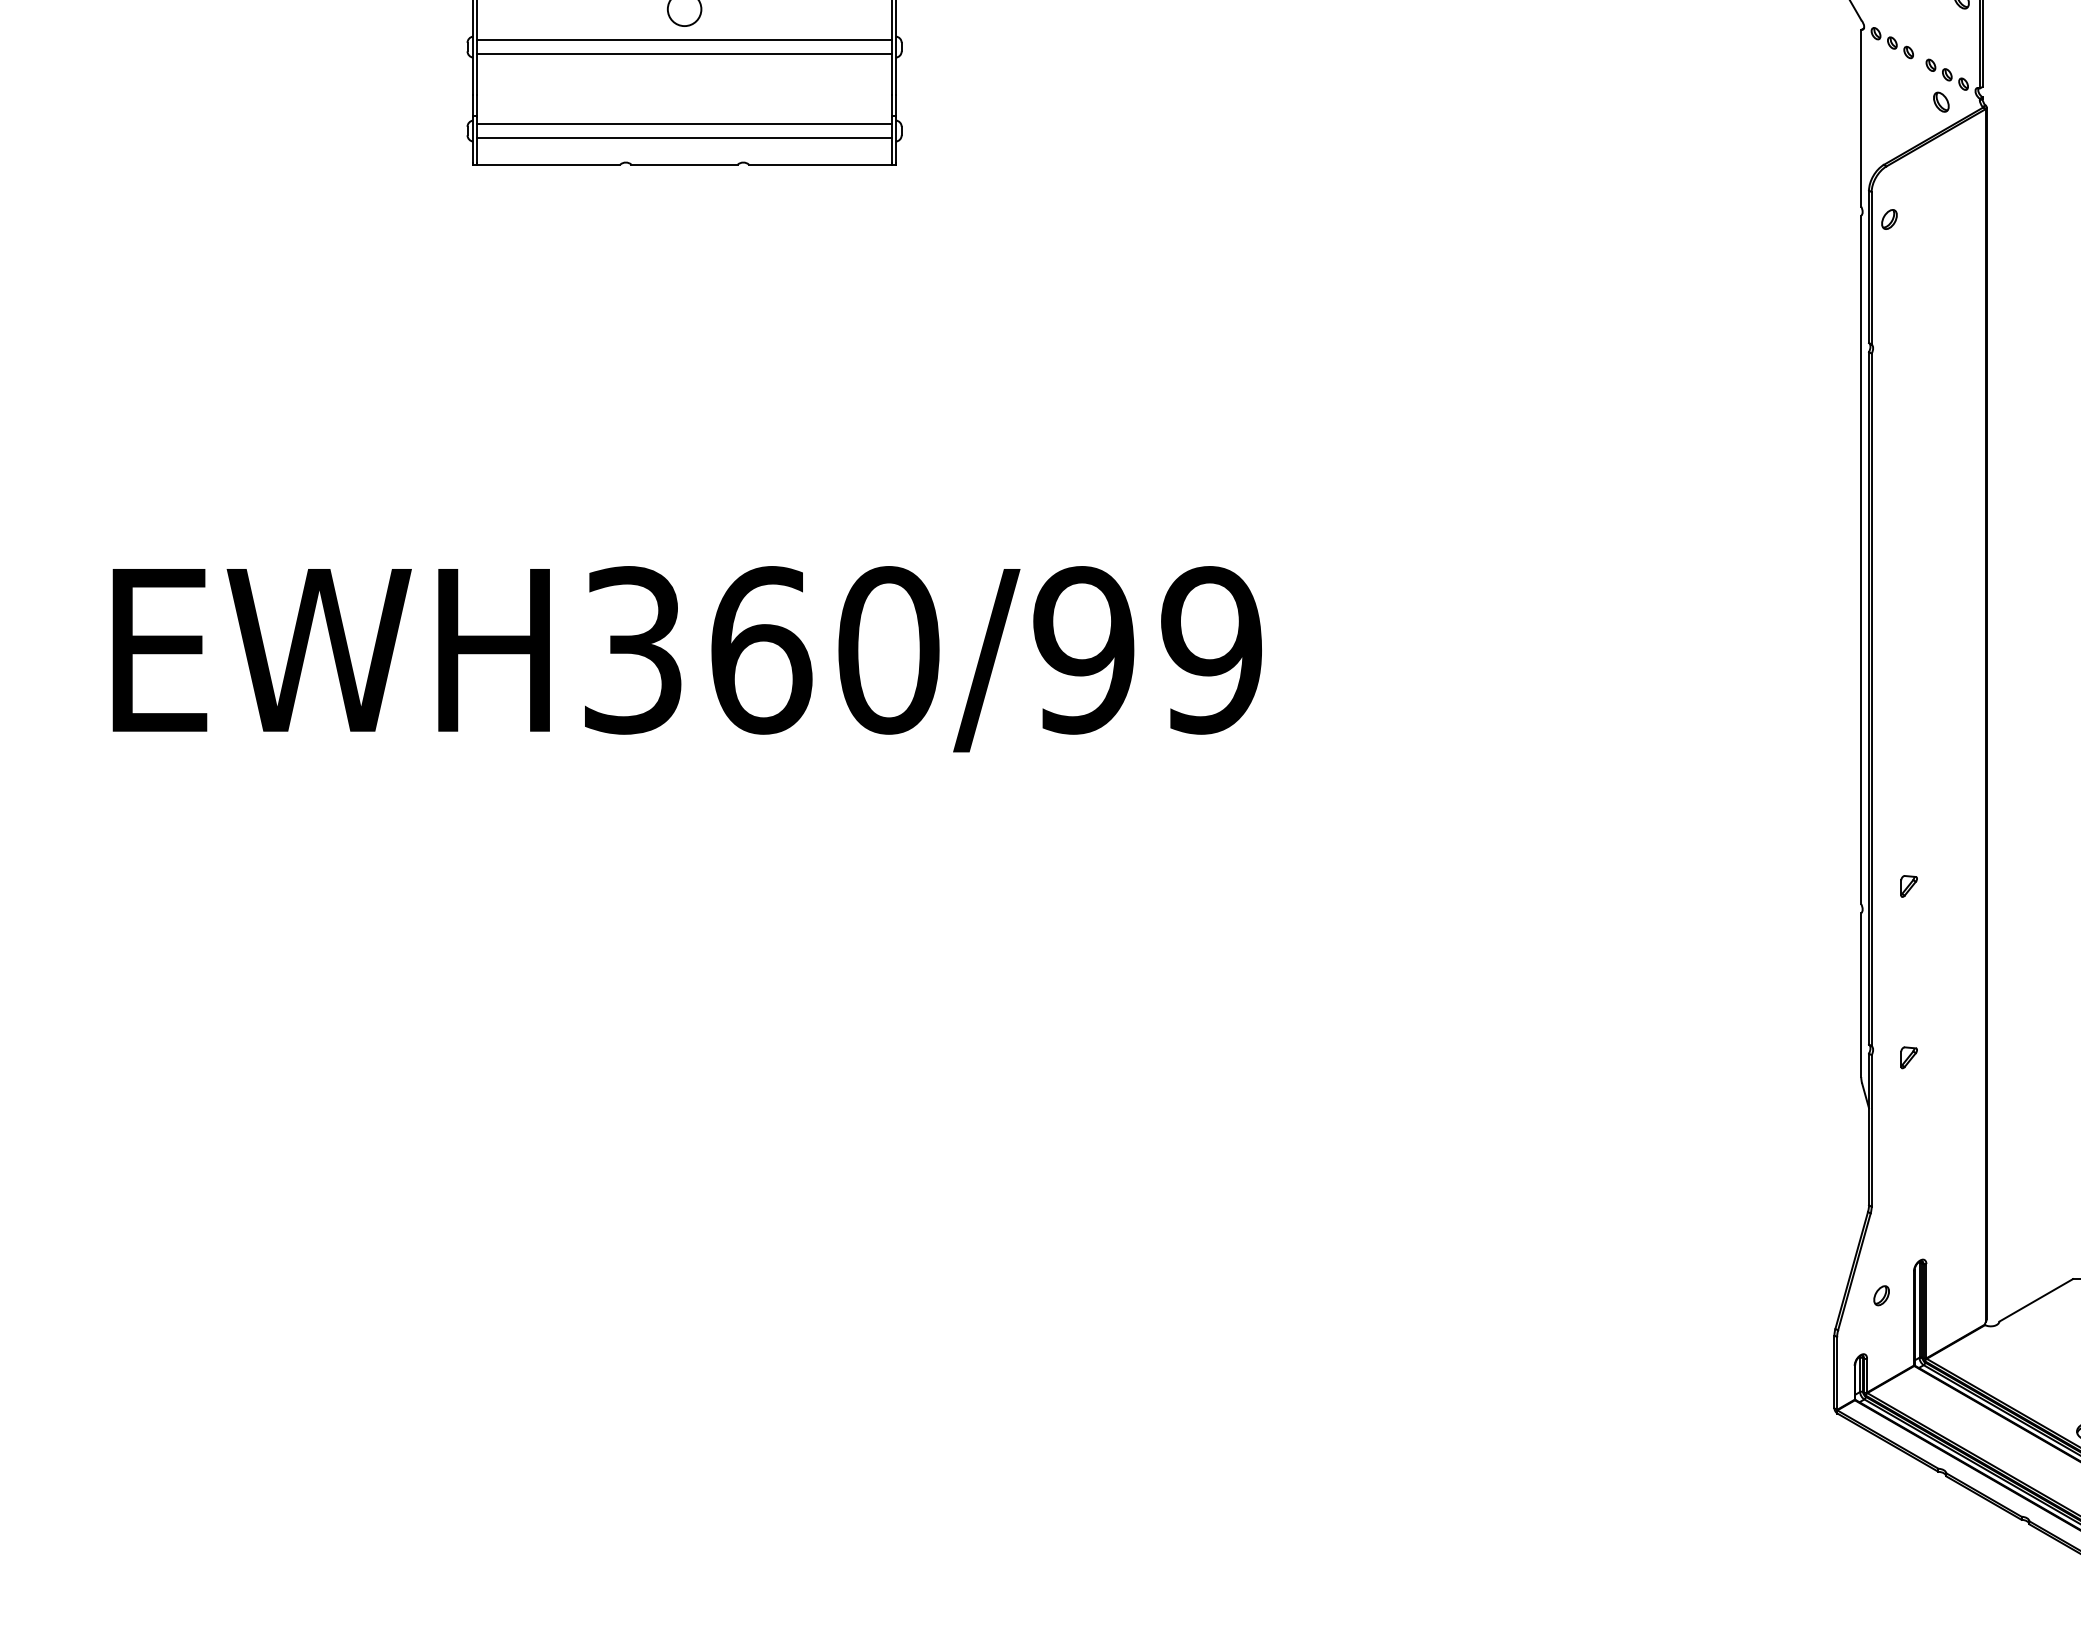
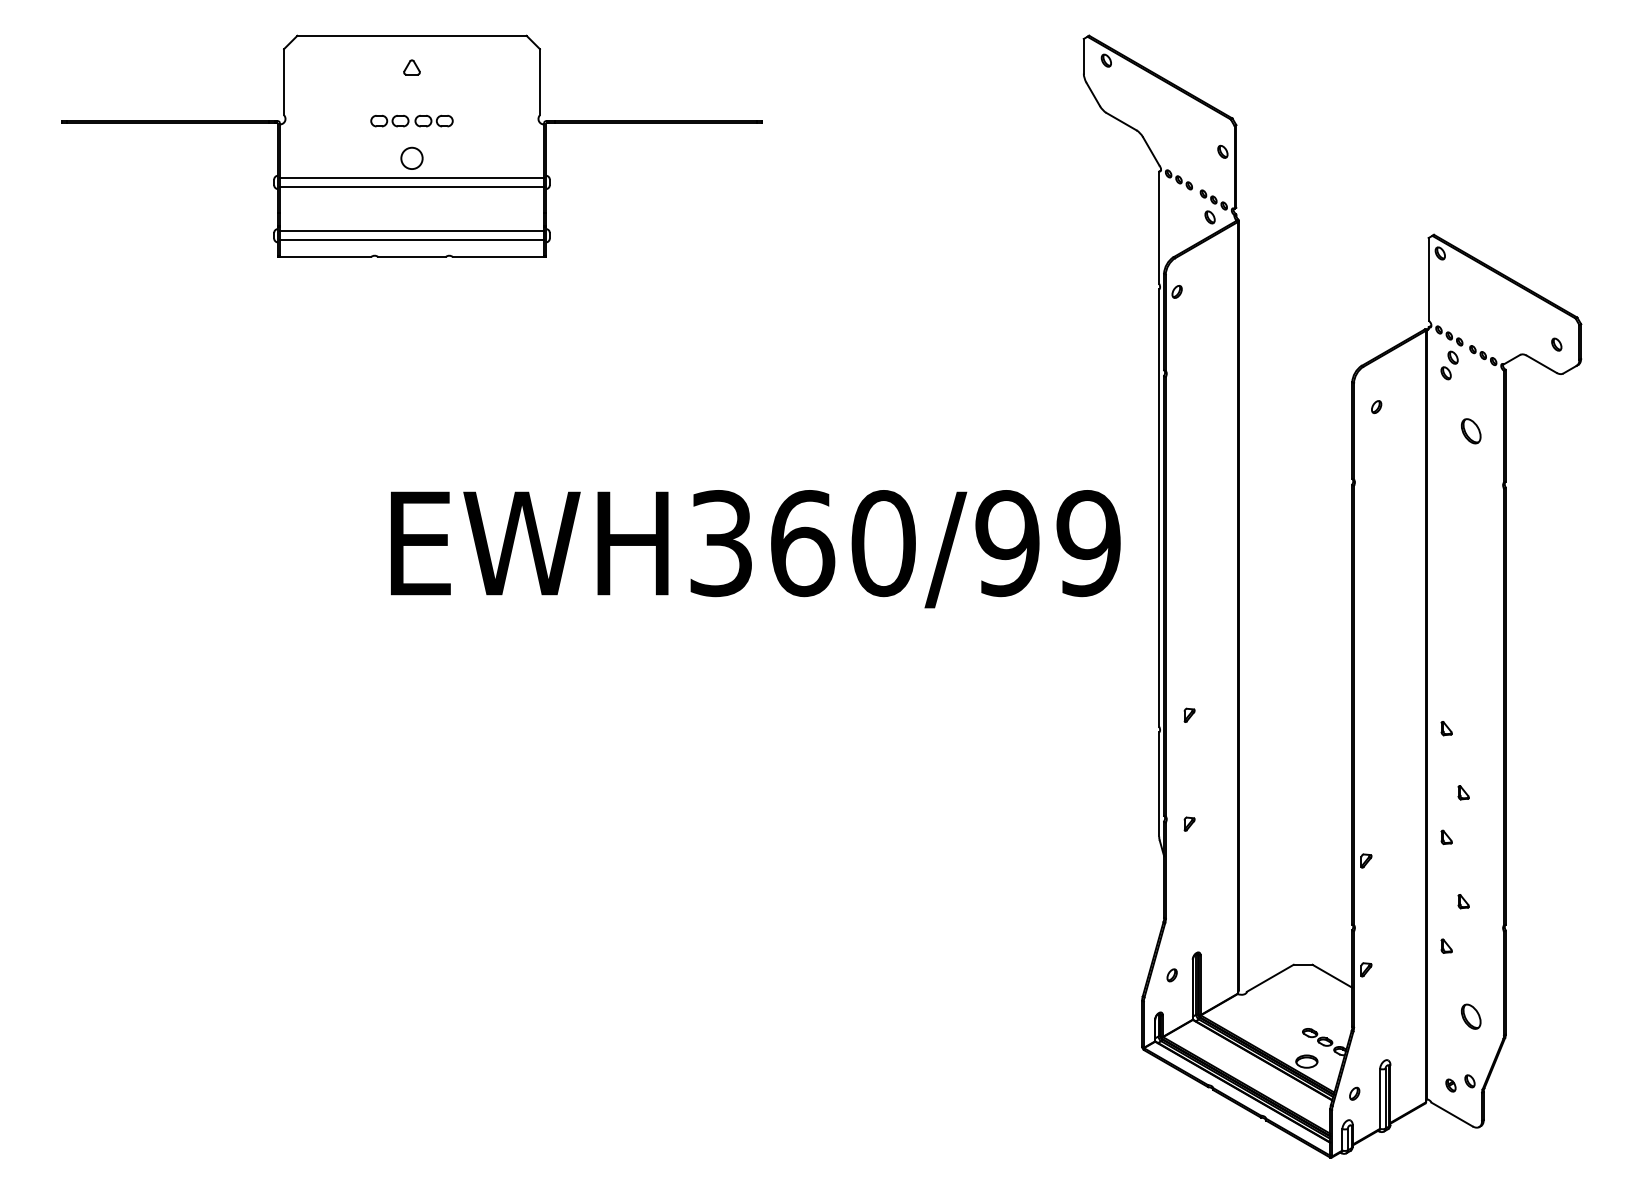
text: (686, 659) -> (755, 549), moved

